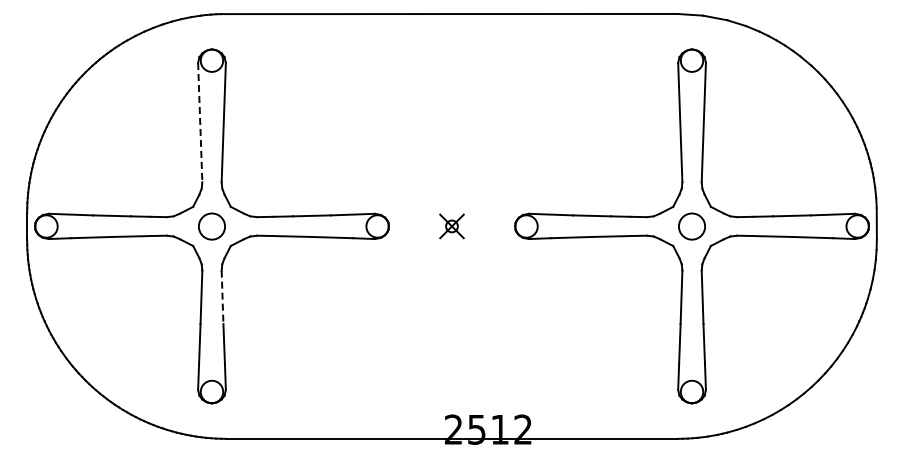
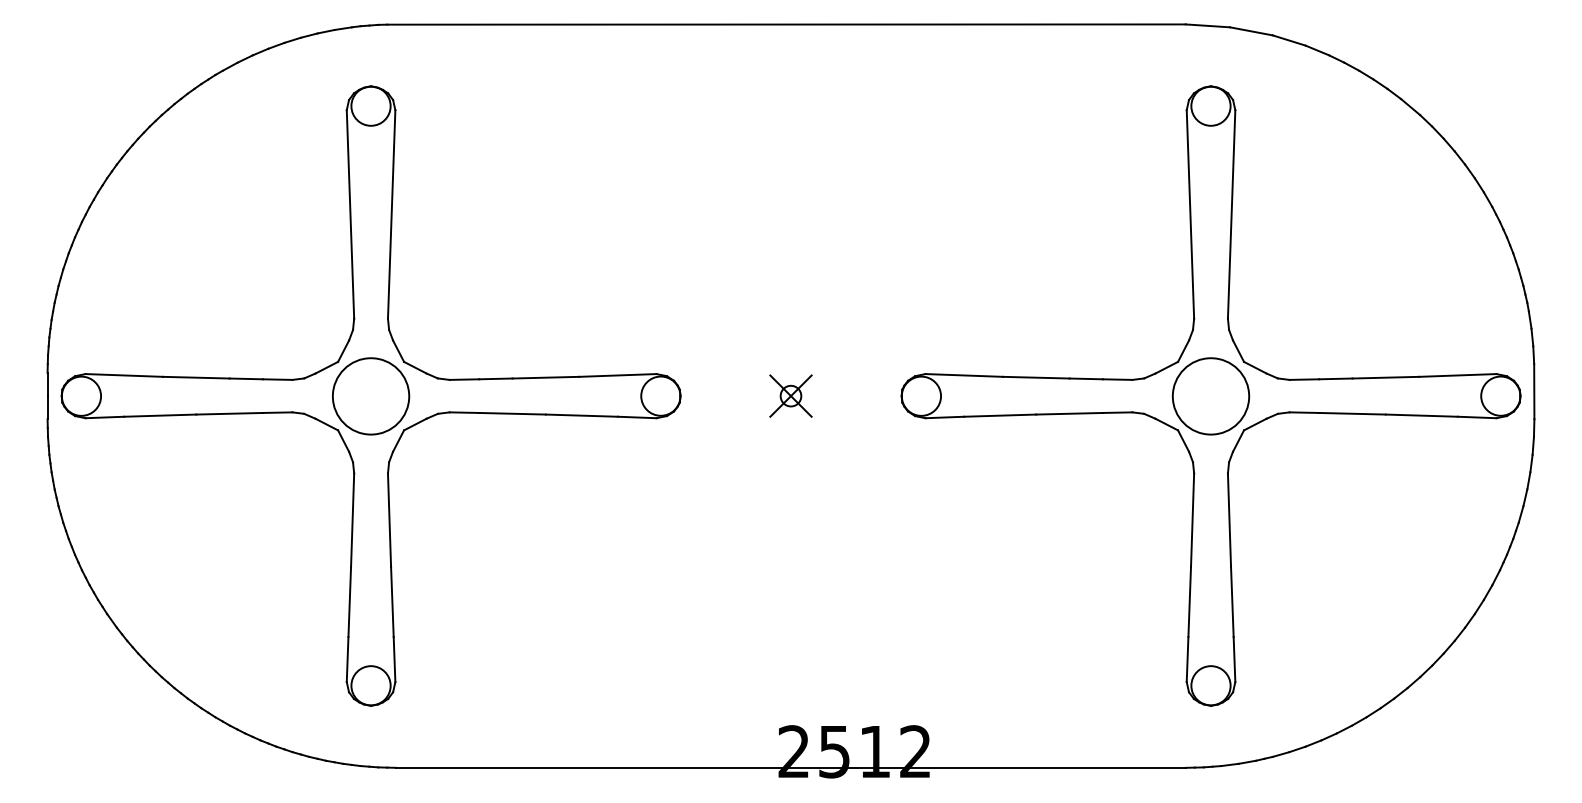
line: (200, 122) -> (350, 214), dashed -> solid
circle: (211, 226) -> (370, 396), size x1.67
circle: (691, 226) -> (1210, 396), size x1.67
line: (222, 297) -> (389, 520), dashed -> solid

